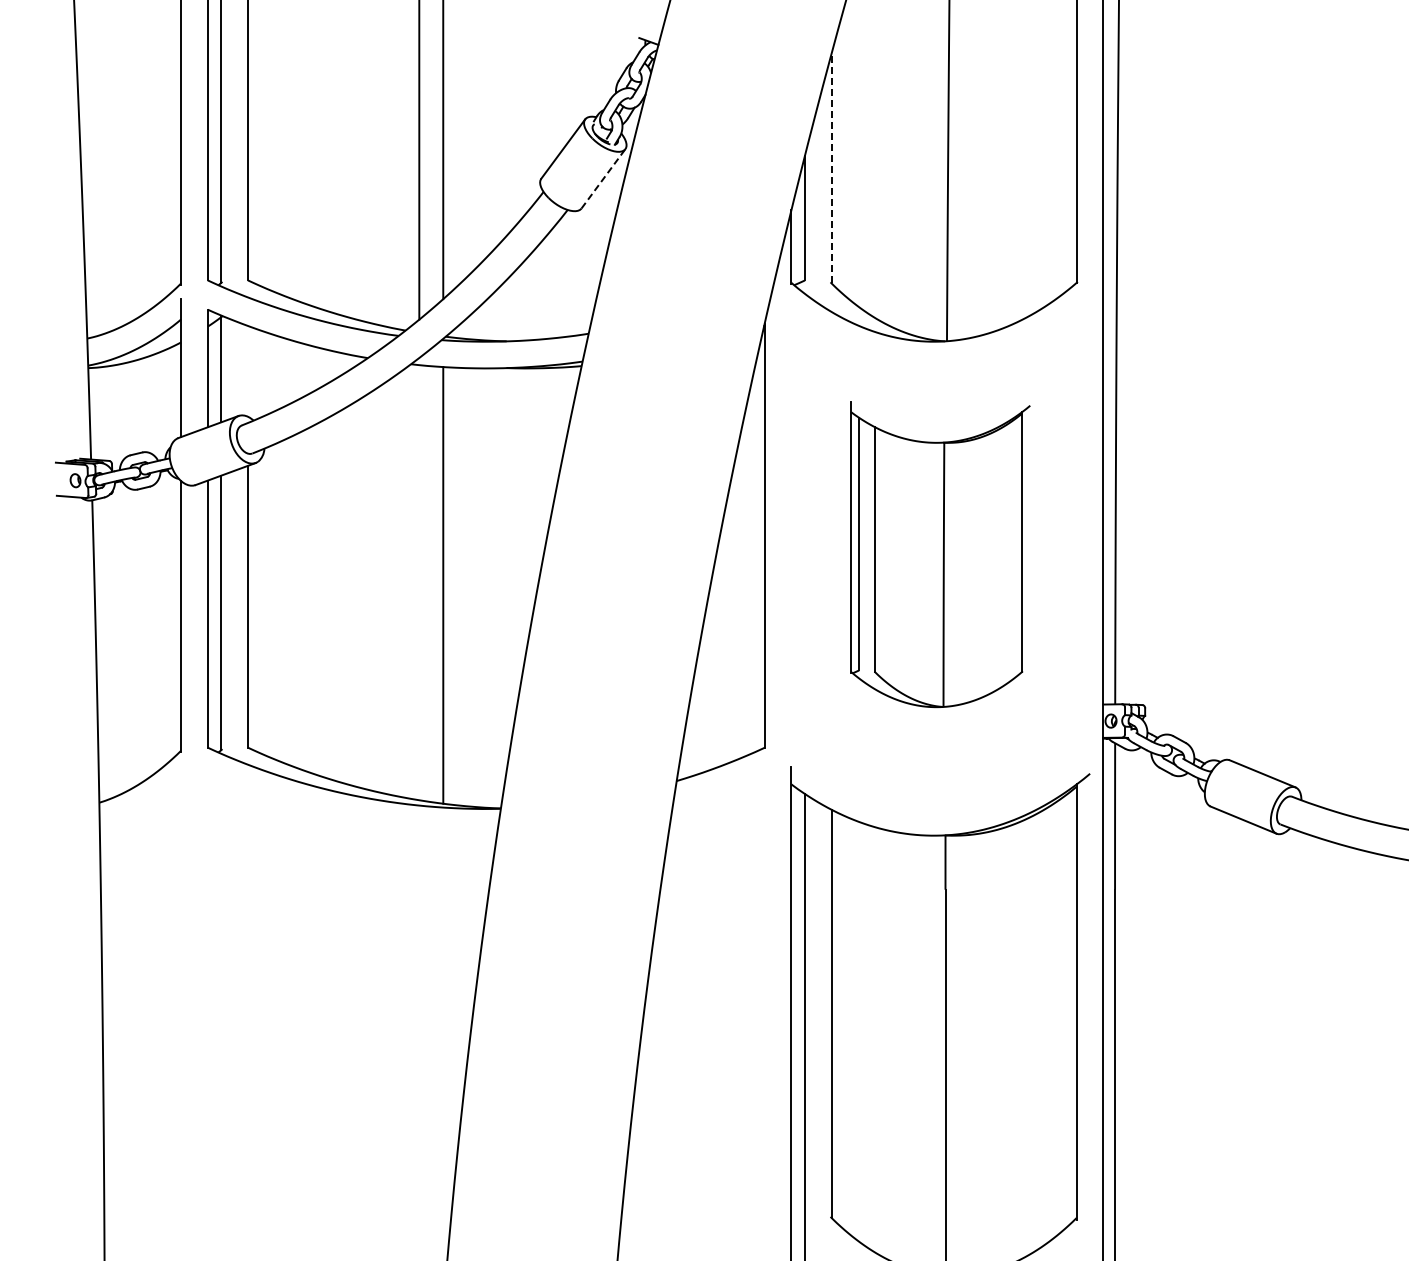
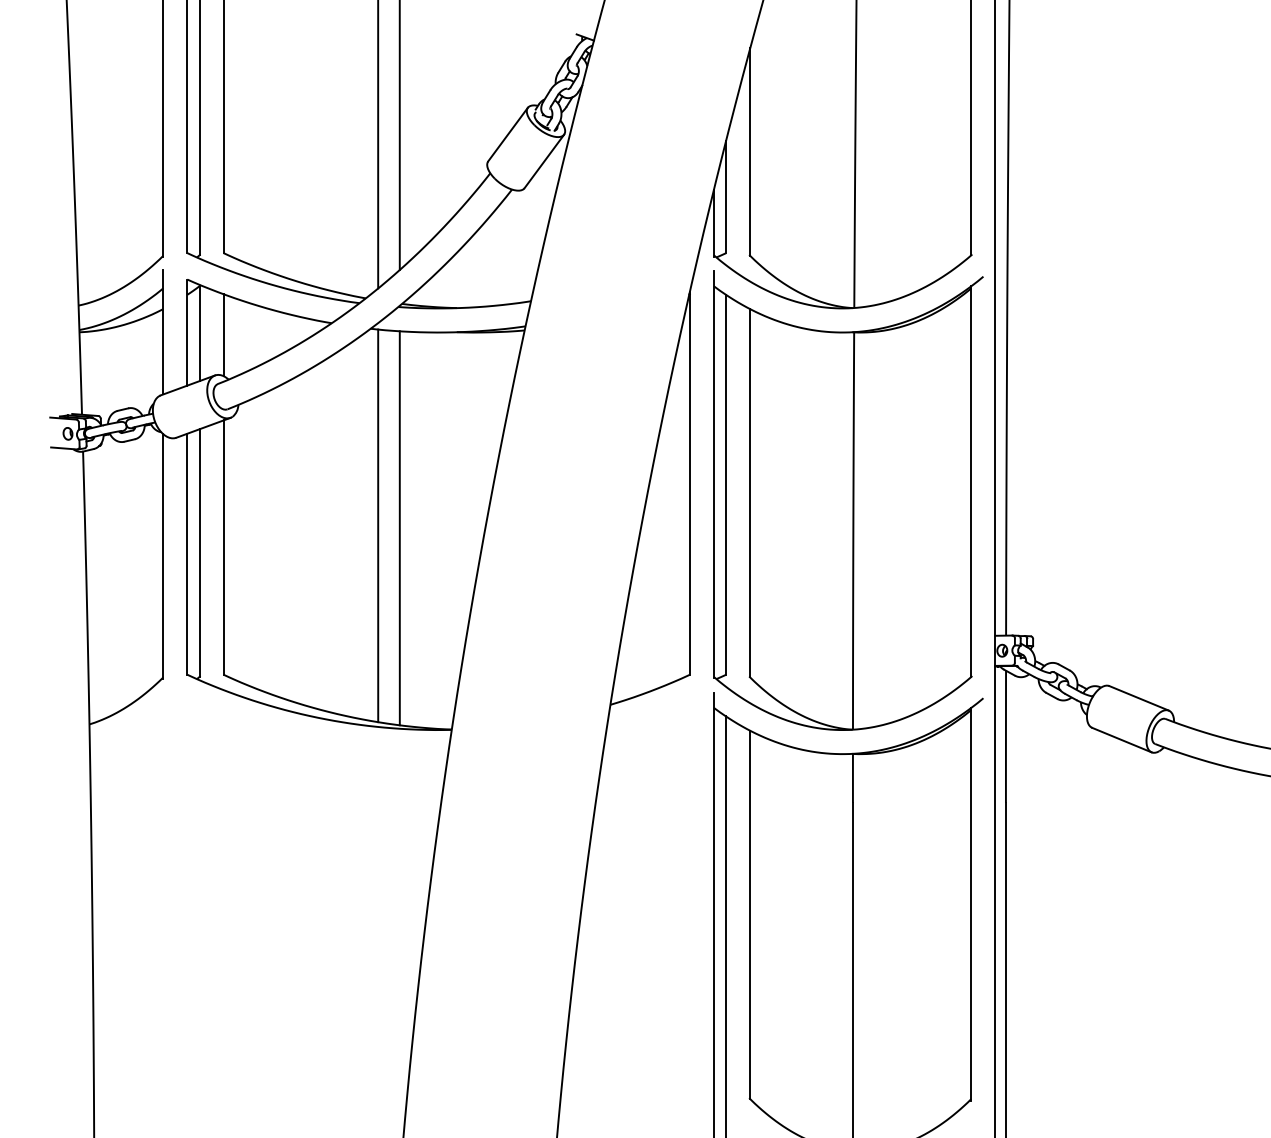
line: (831, 168) -> (750, 152), dashed -> solid
line: (603, 178) -> (544, 161), dashed -> solid
line: (248, 370) -> (224, 334), added
part: (940, 554) -> (848, 500), size x1.67
line: (419, 582) -> (378, 525), added

